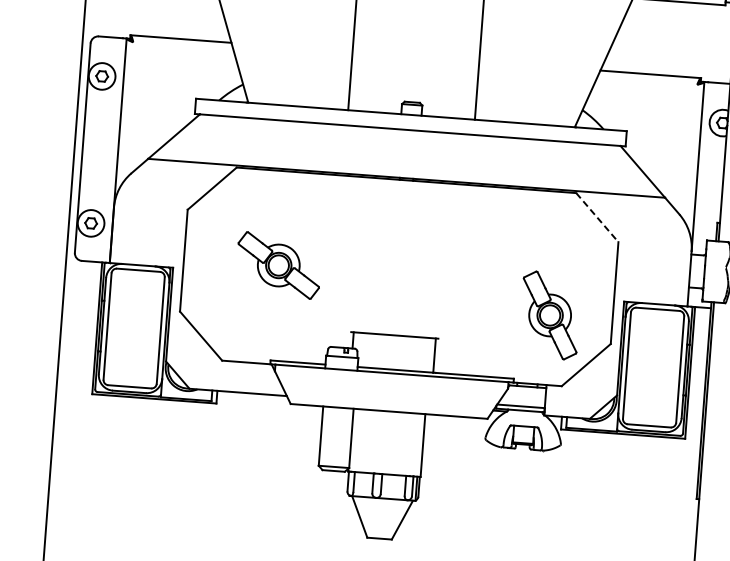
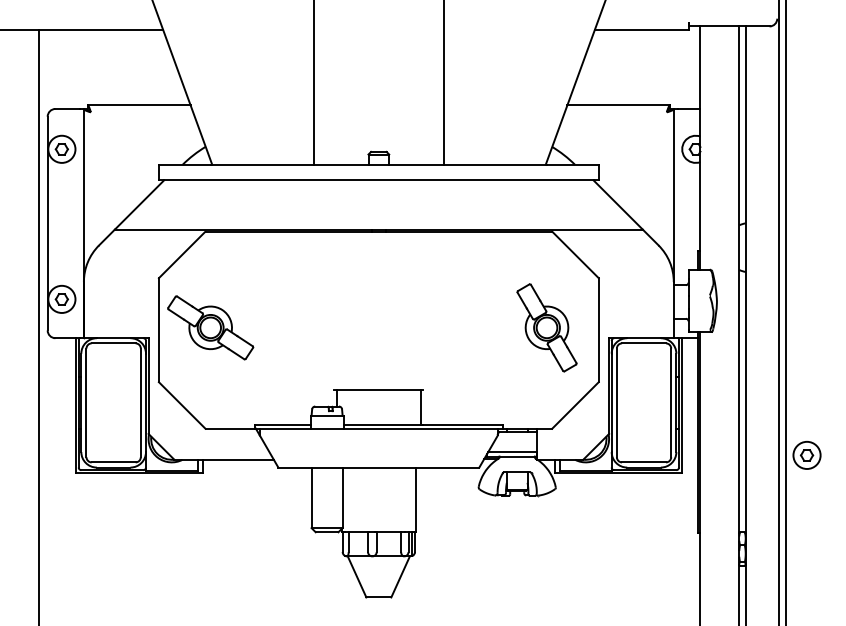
line: (597, 217) -> (575, 254), dashed -> solid
part: (278, 265) -> (210, 327), moved
part: (549, 315) -> (546, 327), moved

